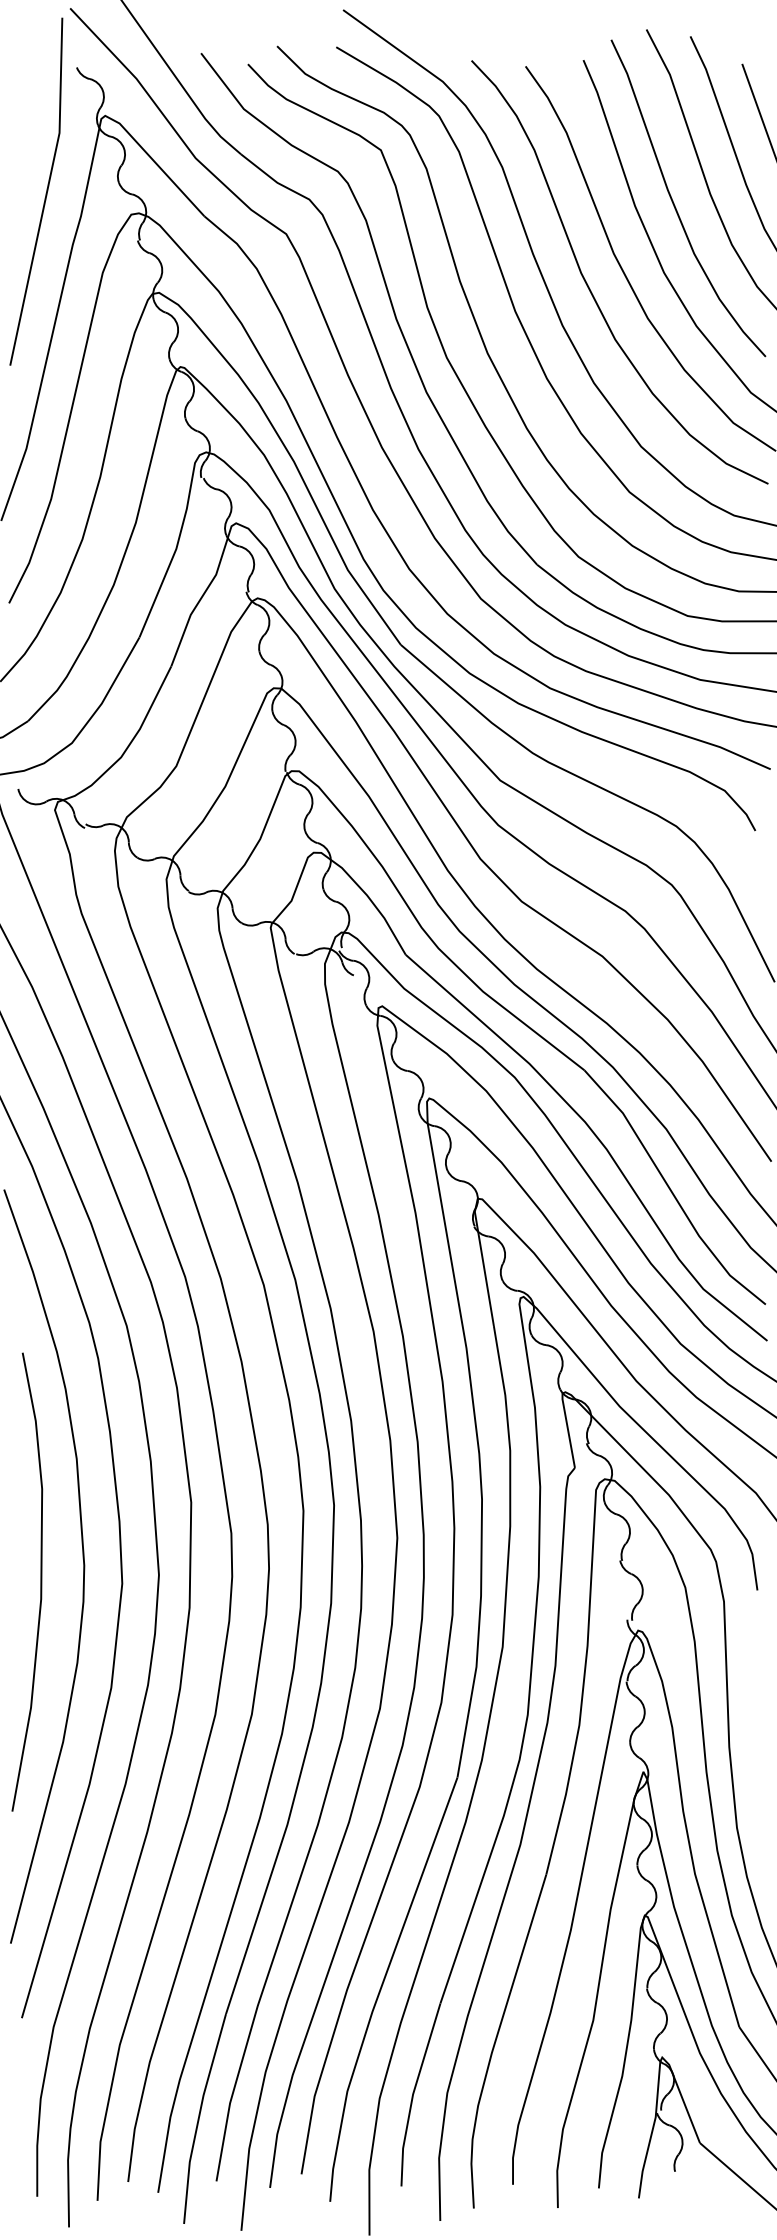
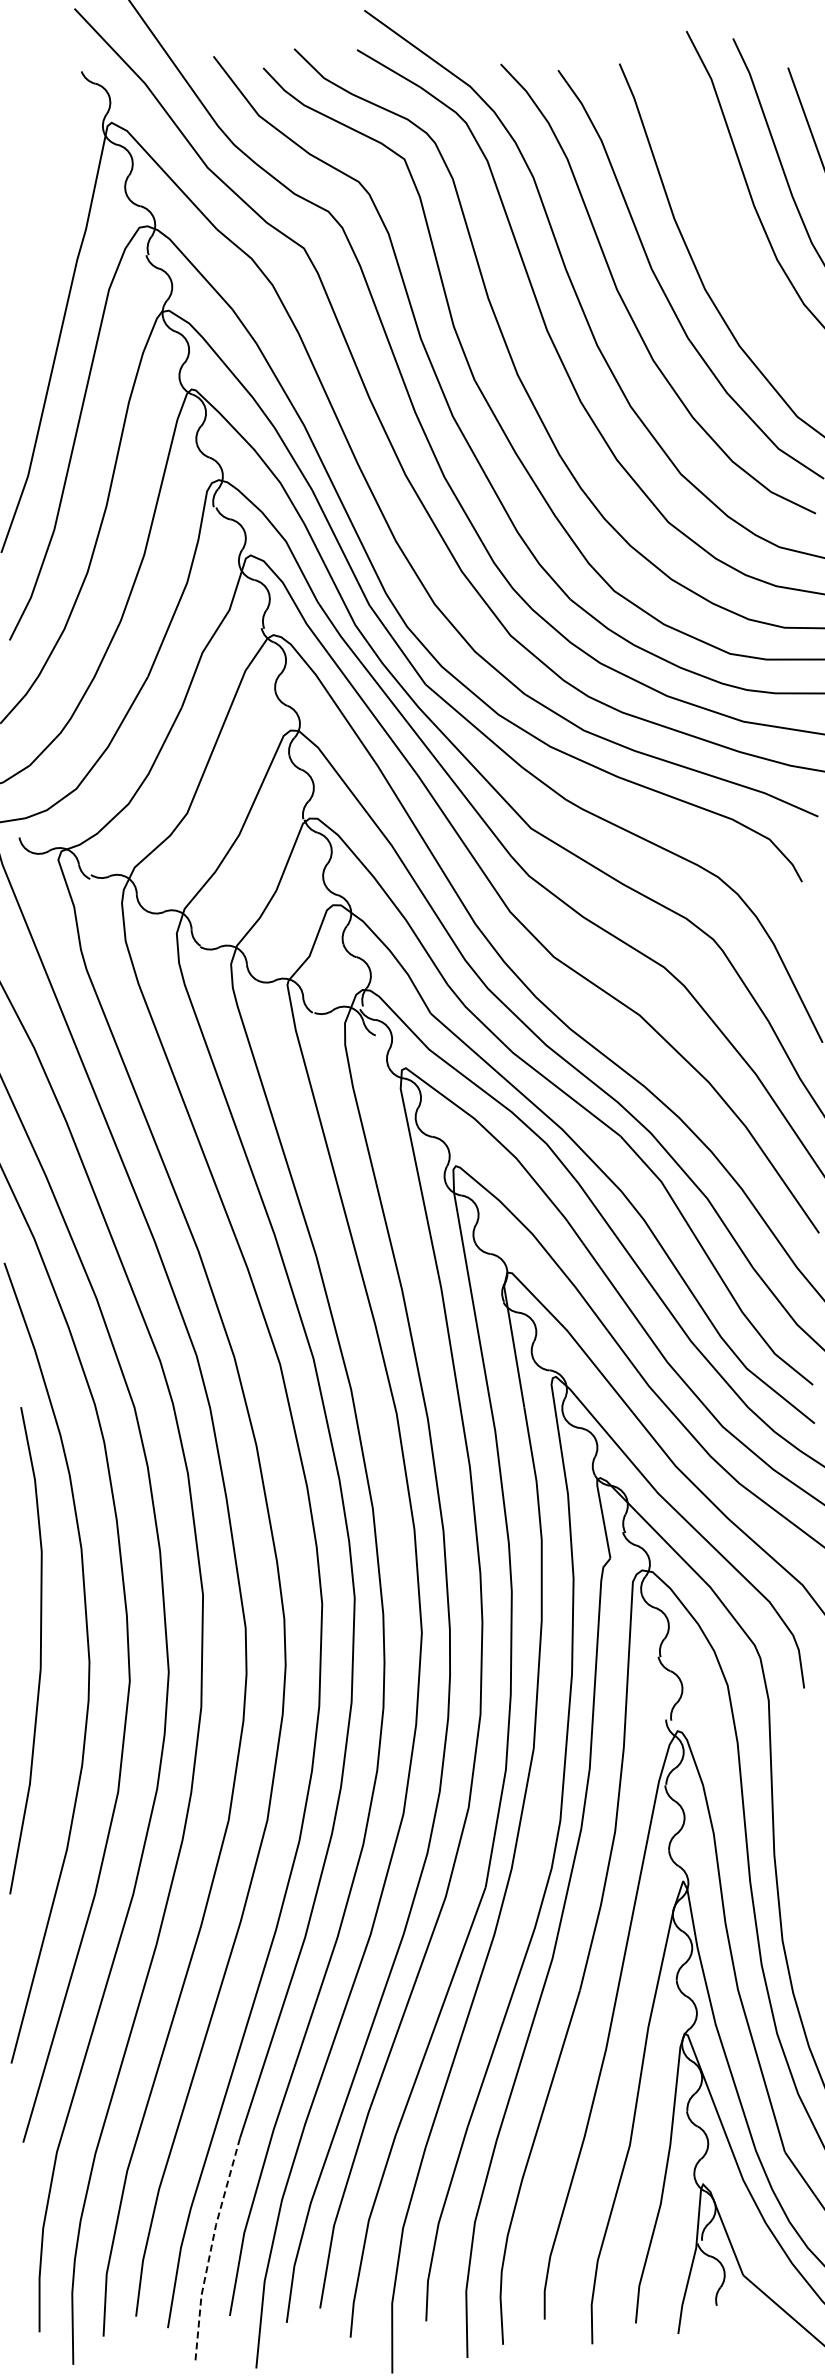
line: (45, 192) -> (48, 204), removed
curve: (674, 204) -> (716, 216), removed
curve: (40, 1581) -> (40, 1650), moved
line: (199, 2117) -> (211, 2248), solid -> dashed

